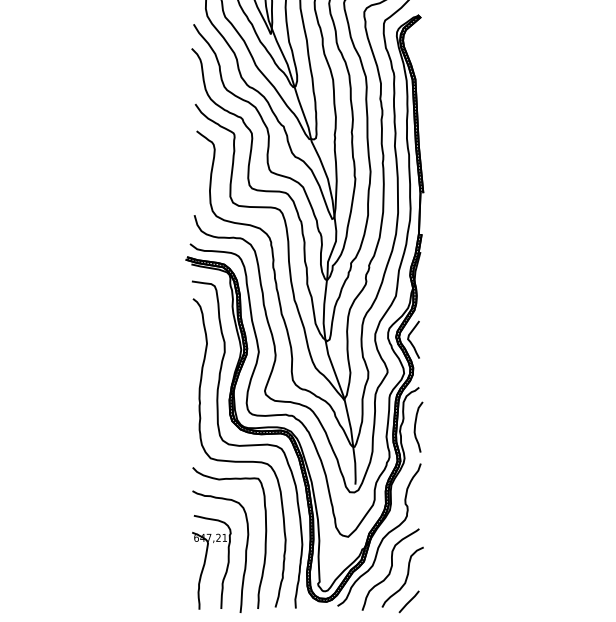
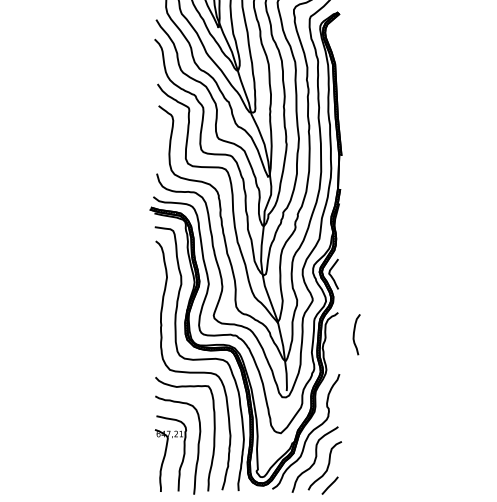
curve: (415, 426) -> (354, 334), moved

